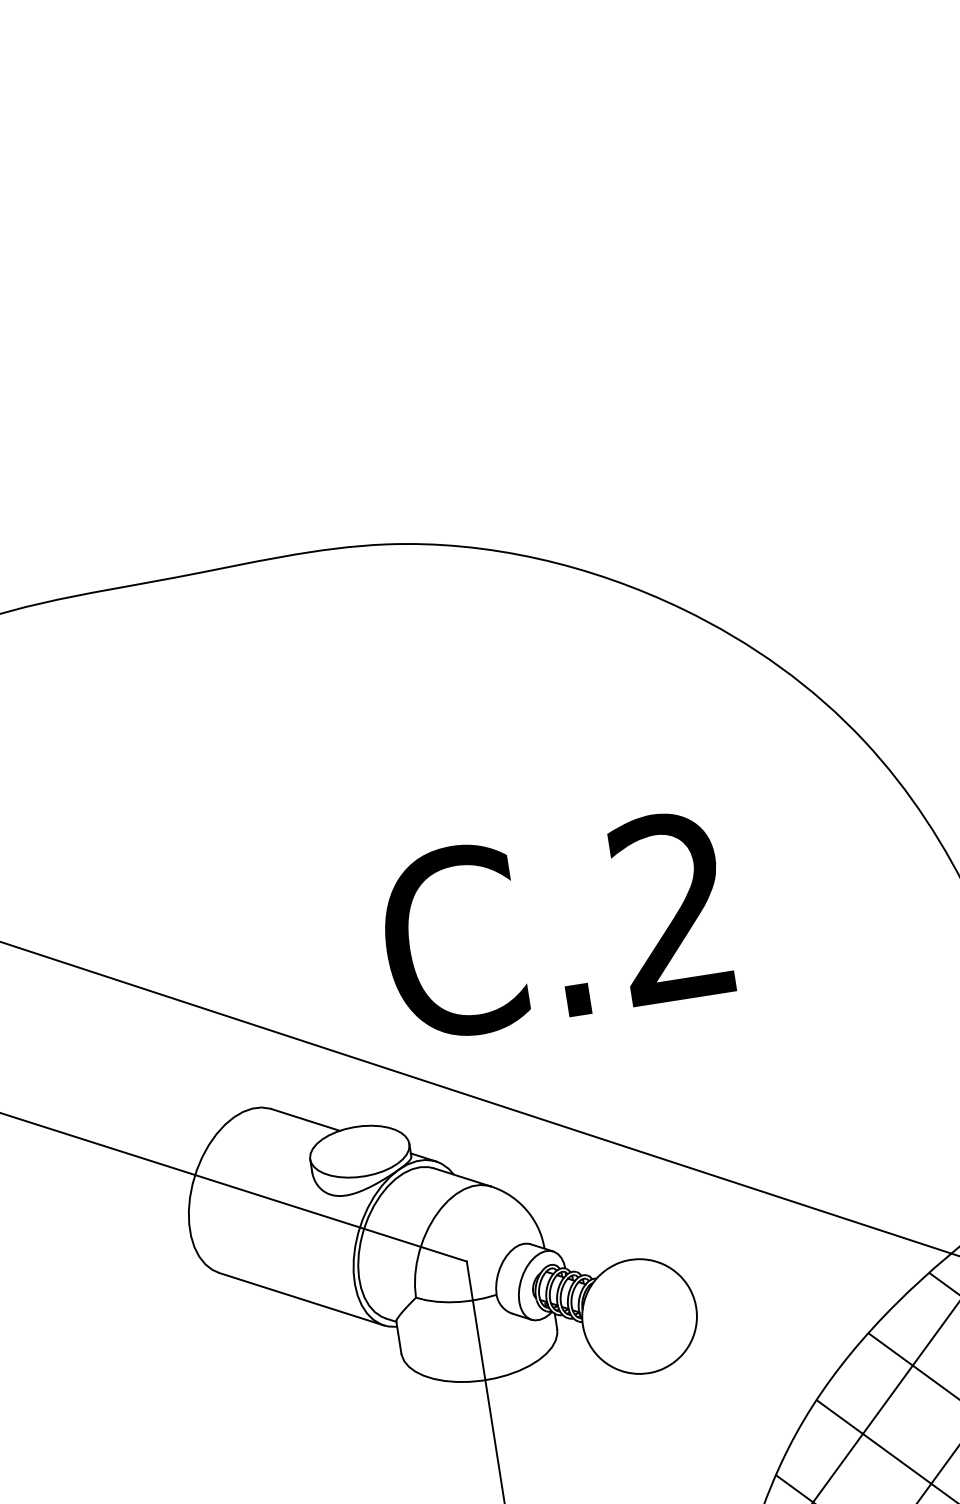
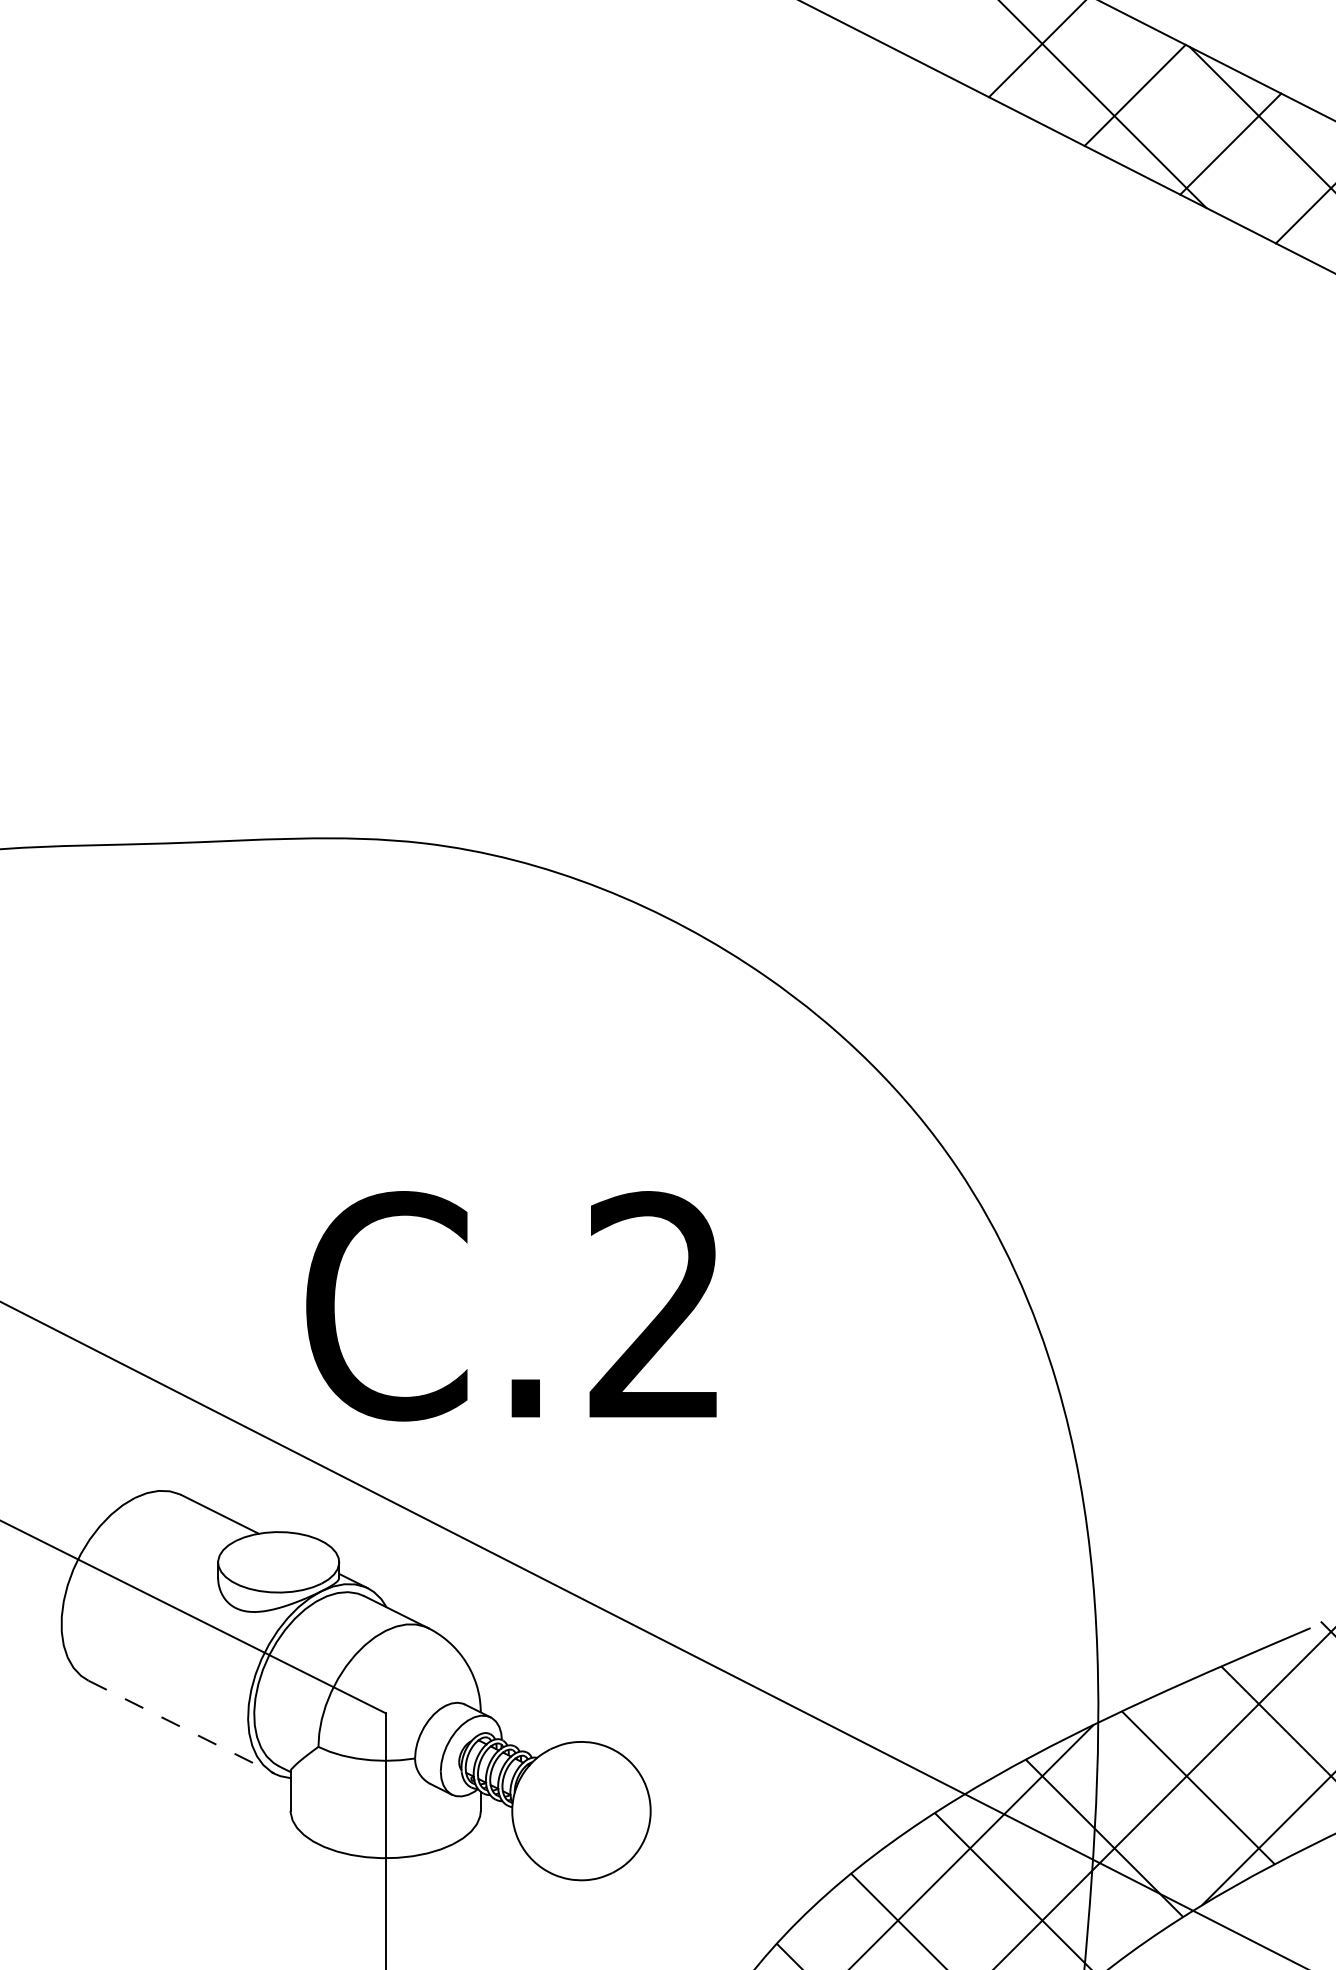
text: (555, 926) -> (511, 1306), moved
line: (302, 1299) -> (182, 1727), solid -> dashed

